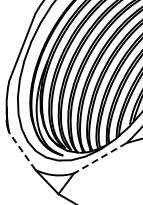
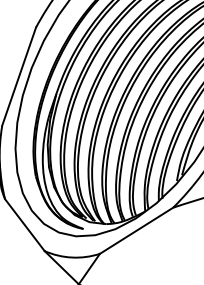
line: (22, 151) -> (25, 225), dashed -> solid
line: (99, 158) -> (135, 231), dashed -> solid

